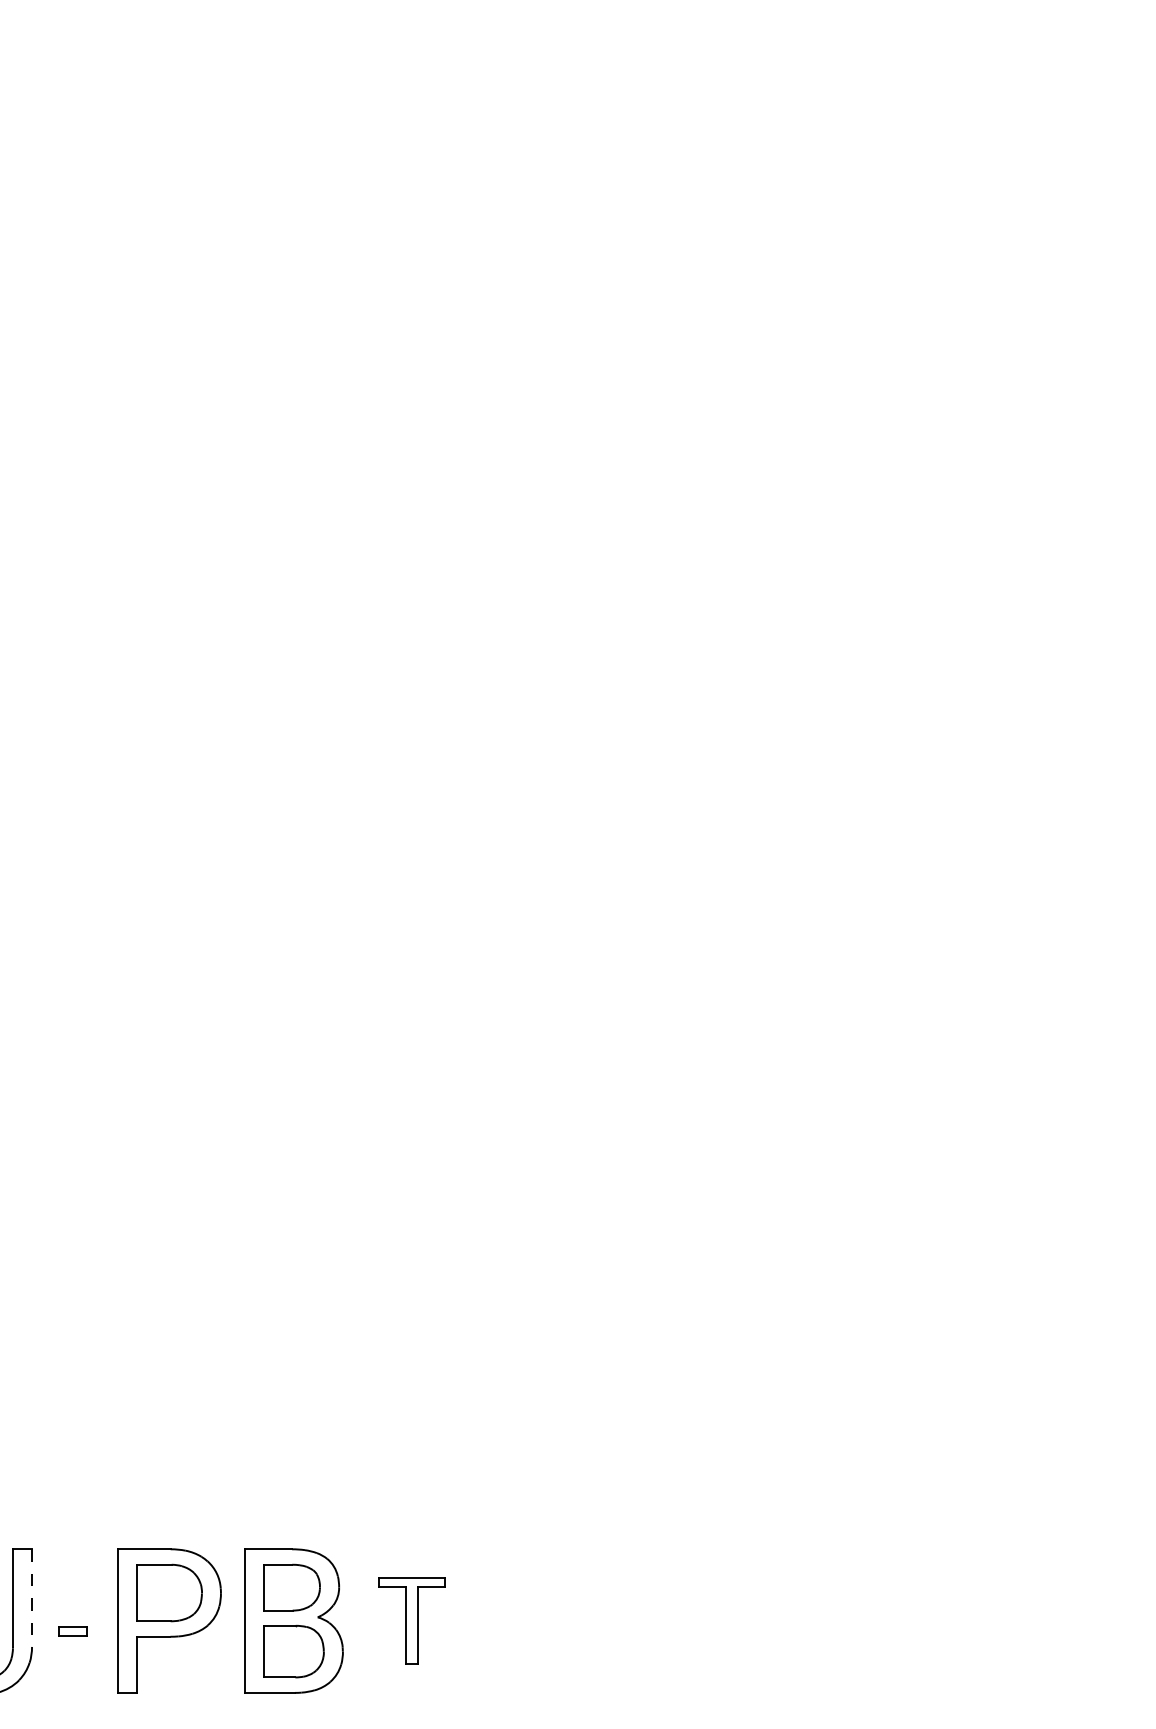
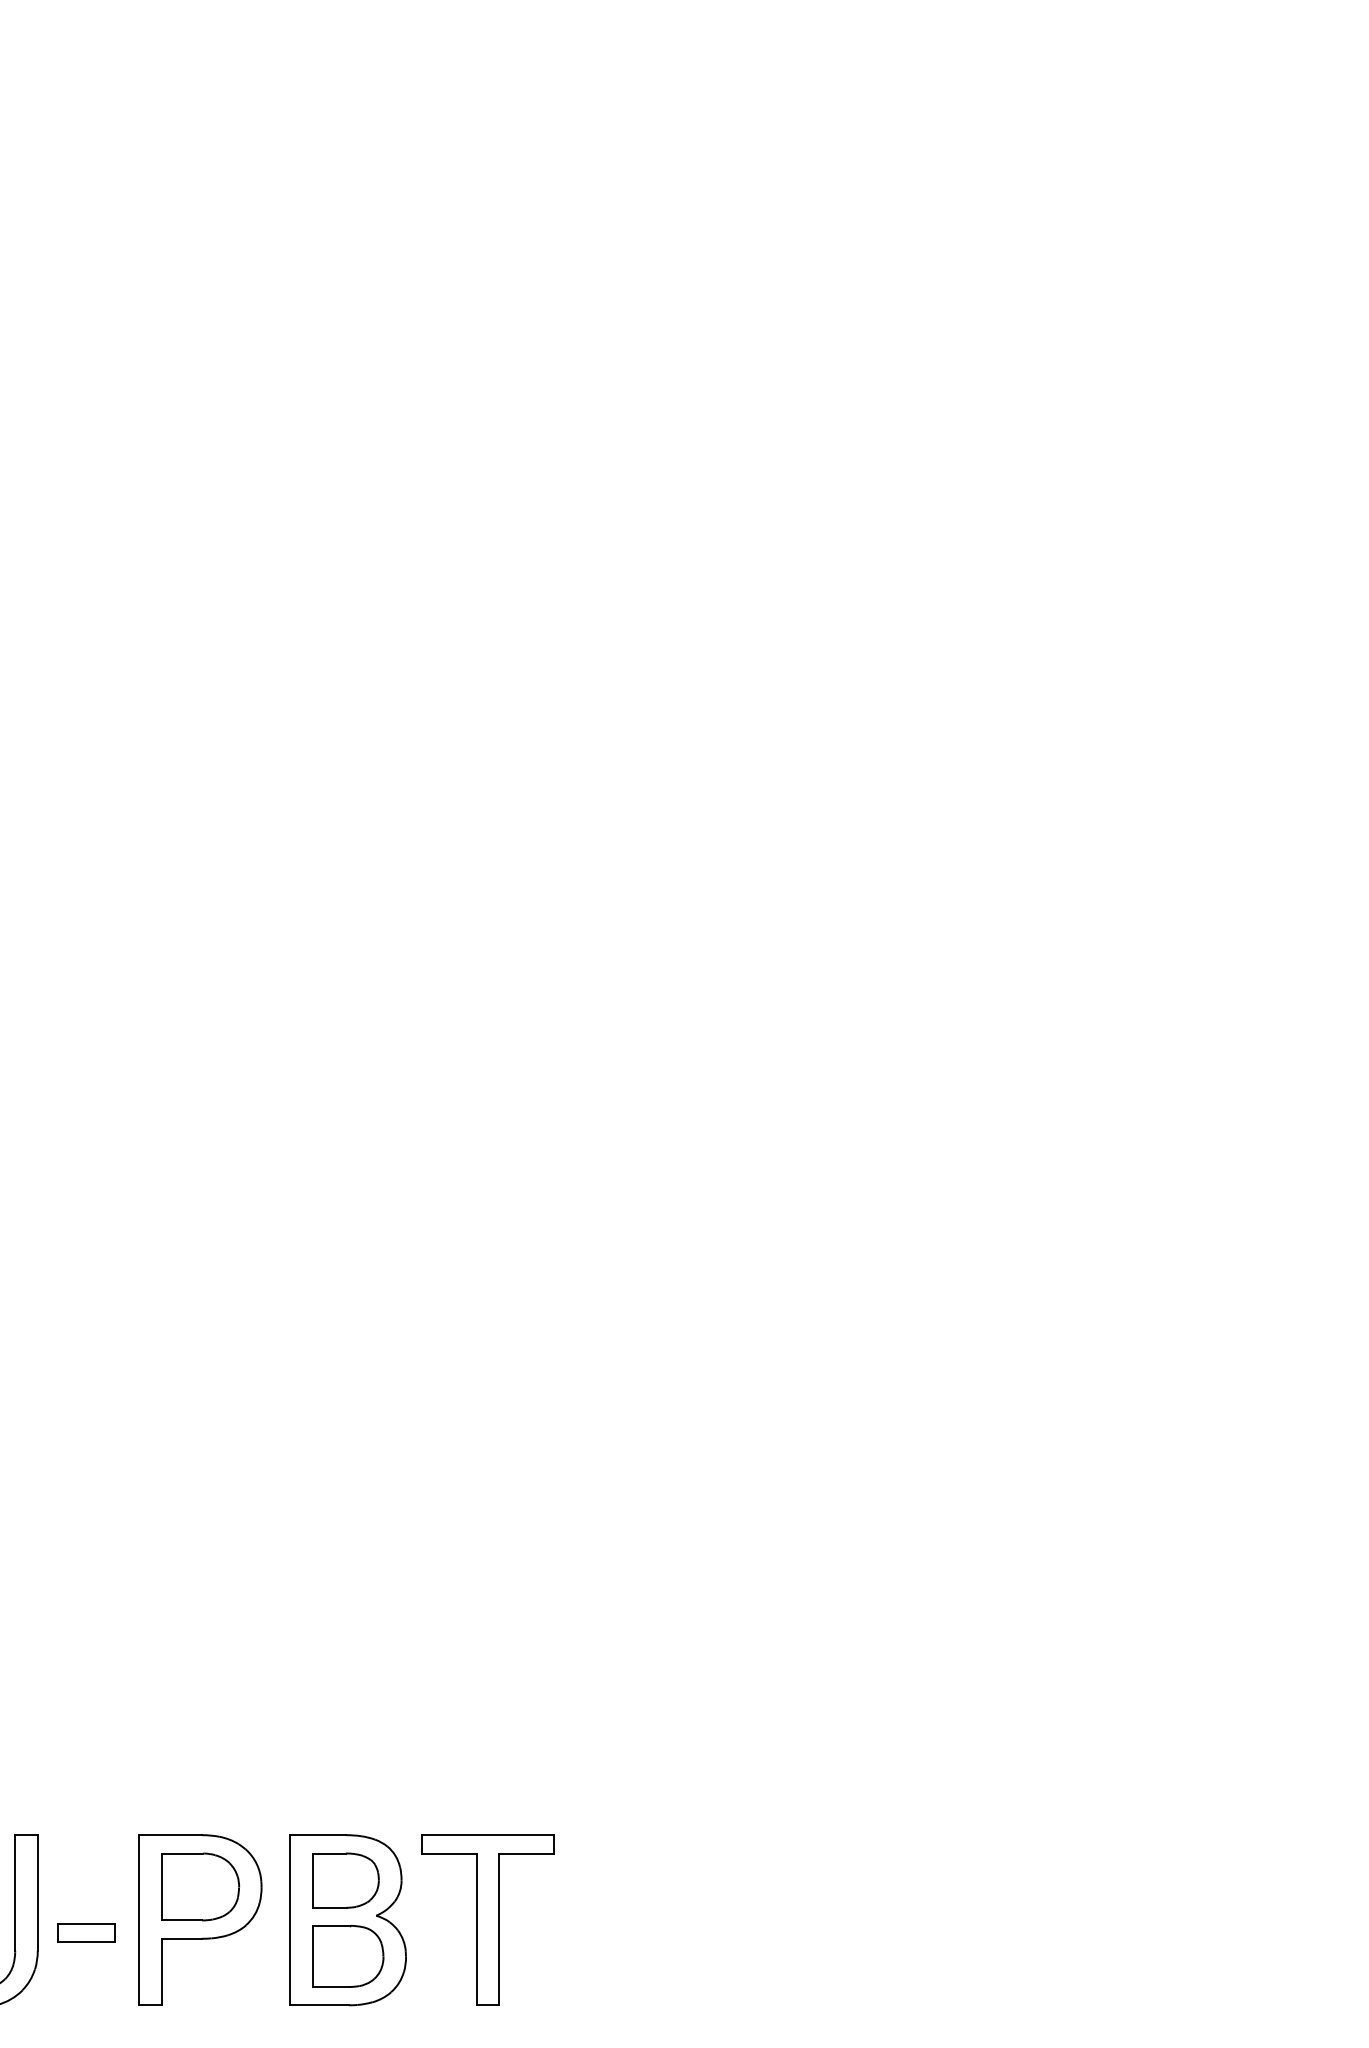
line: (31, 1598) -> (37, 1893), dashed -> solid
part: (411, 1620) -> (487, 1919), size x1.67
part: (73, 1631) -> (86, 1932), size x1.67

